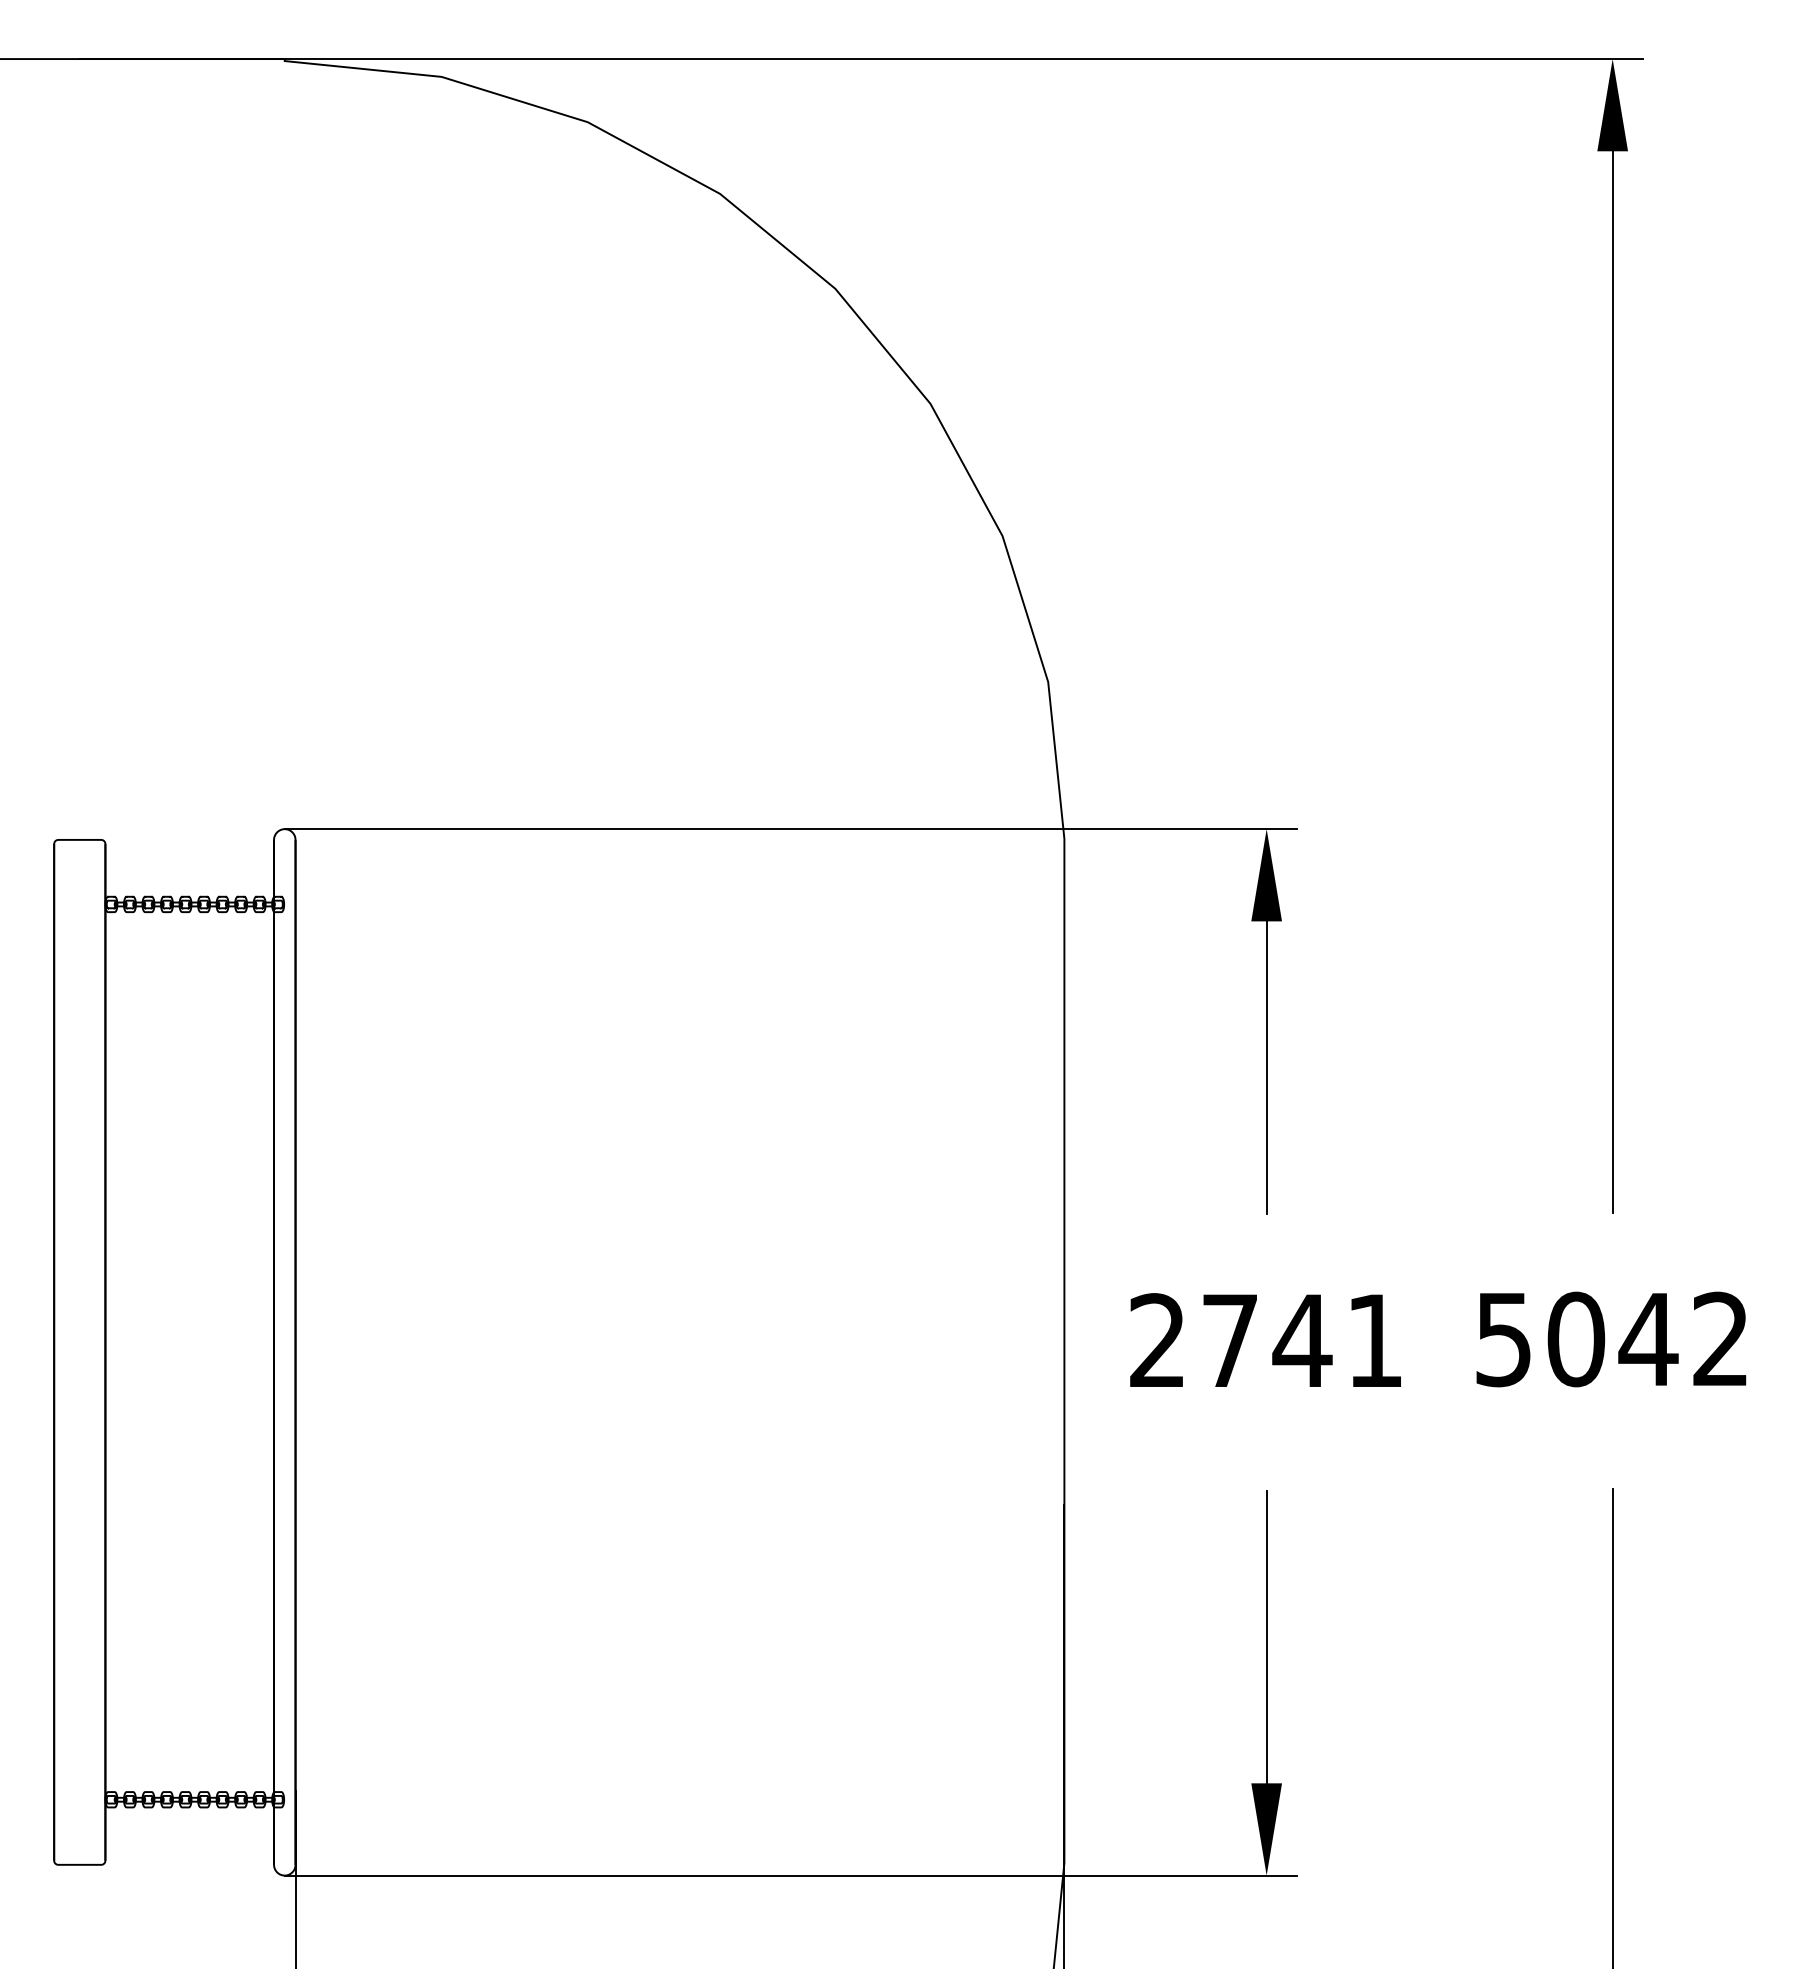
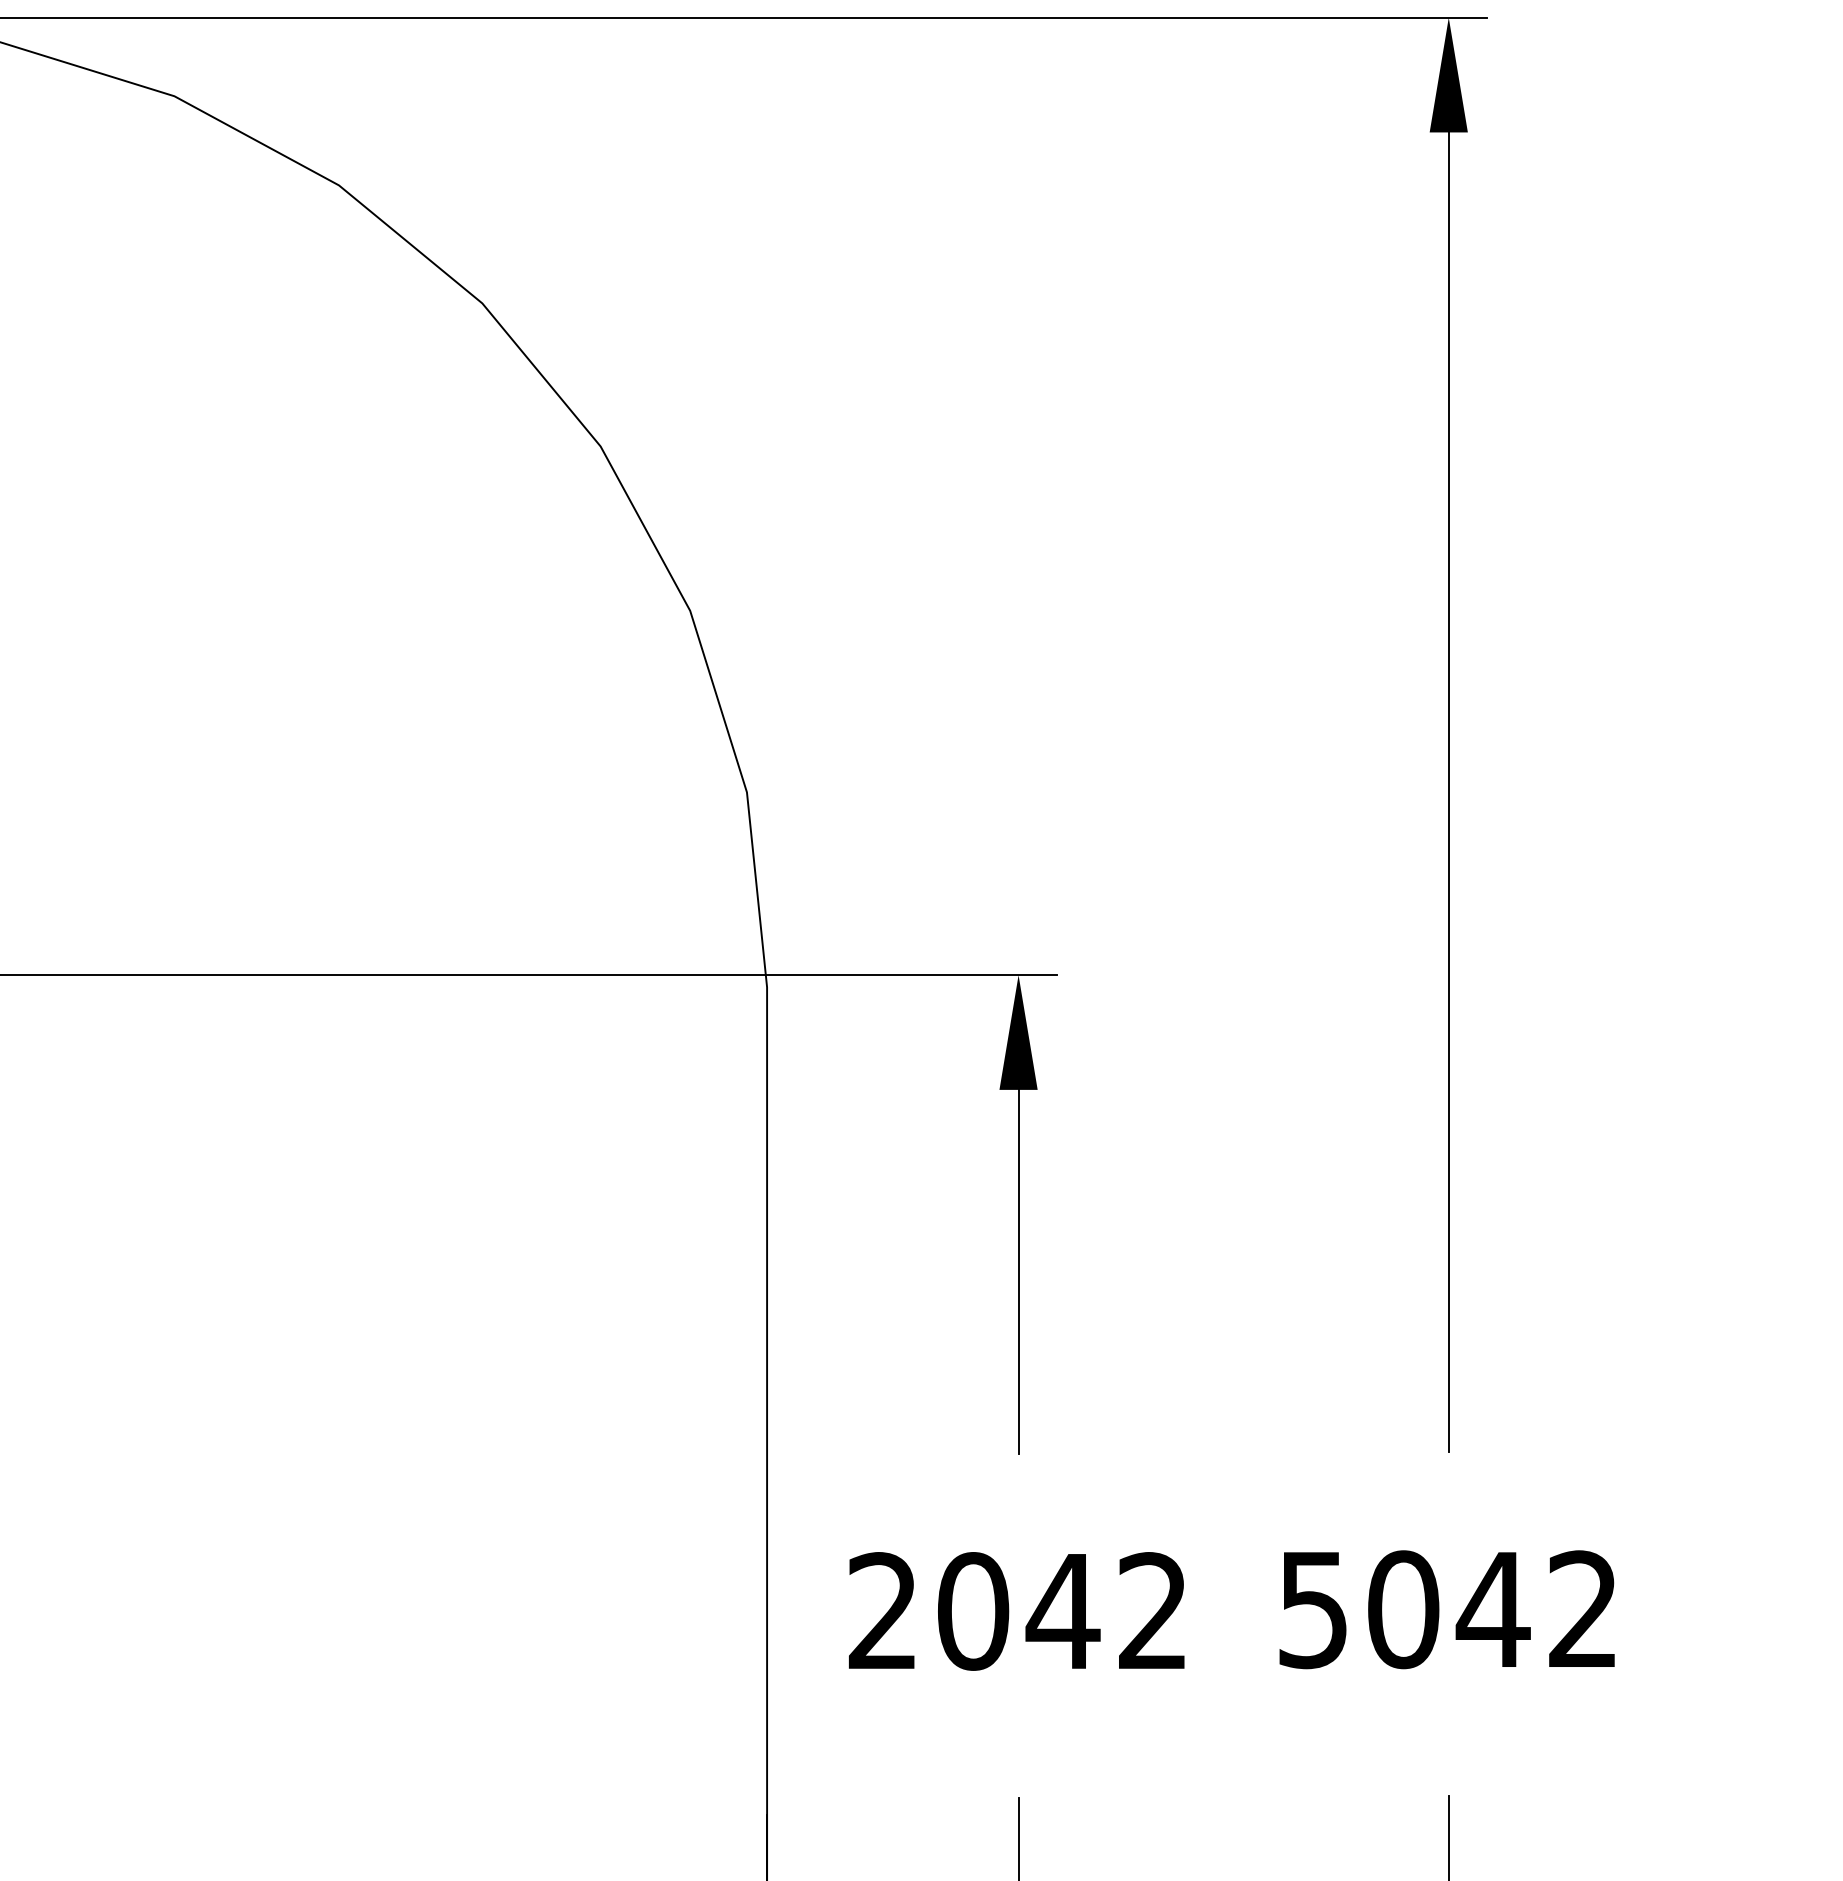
text: (1300, 1340) -> (1060, 1610), 2741 -> 2042

